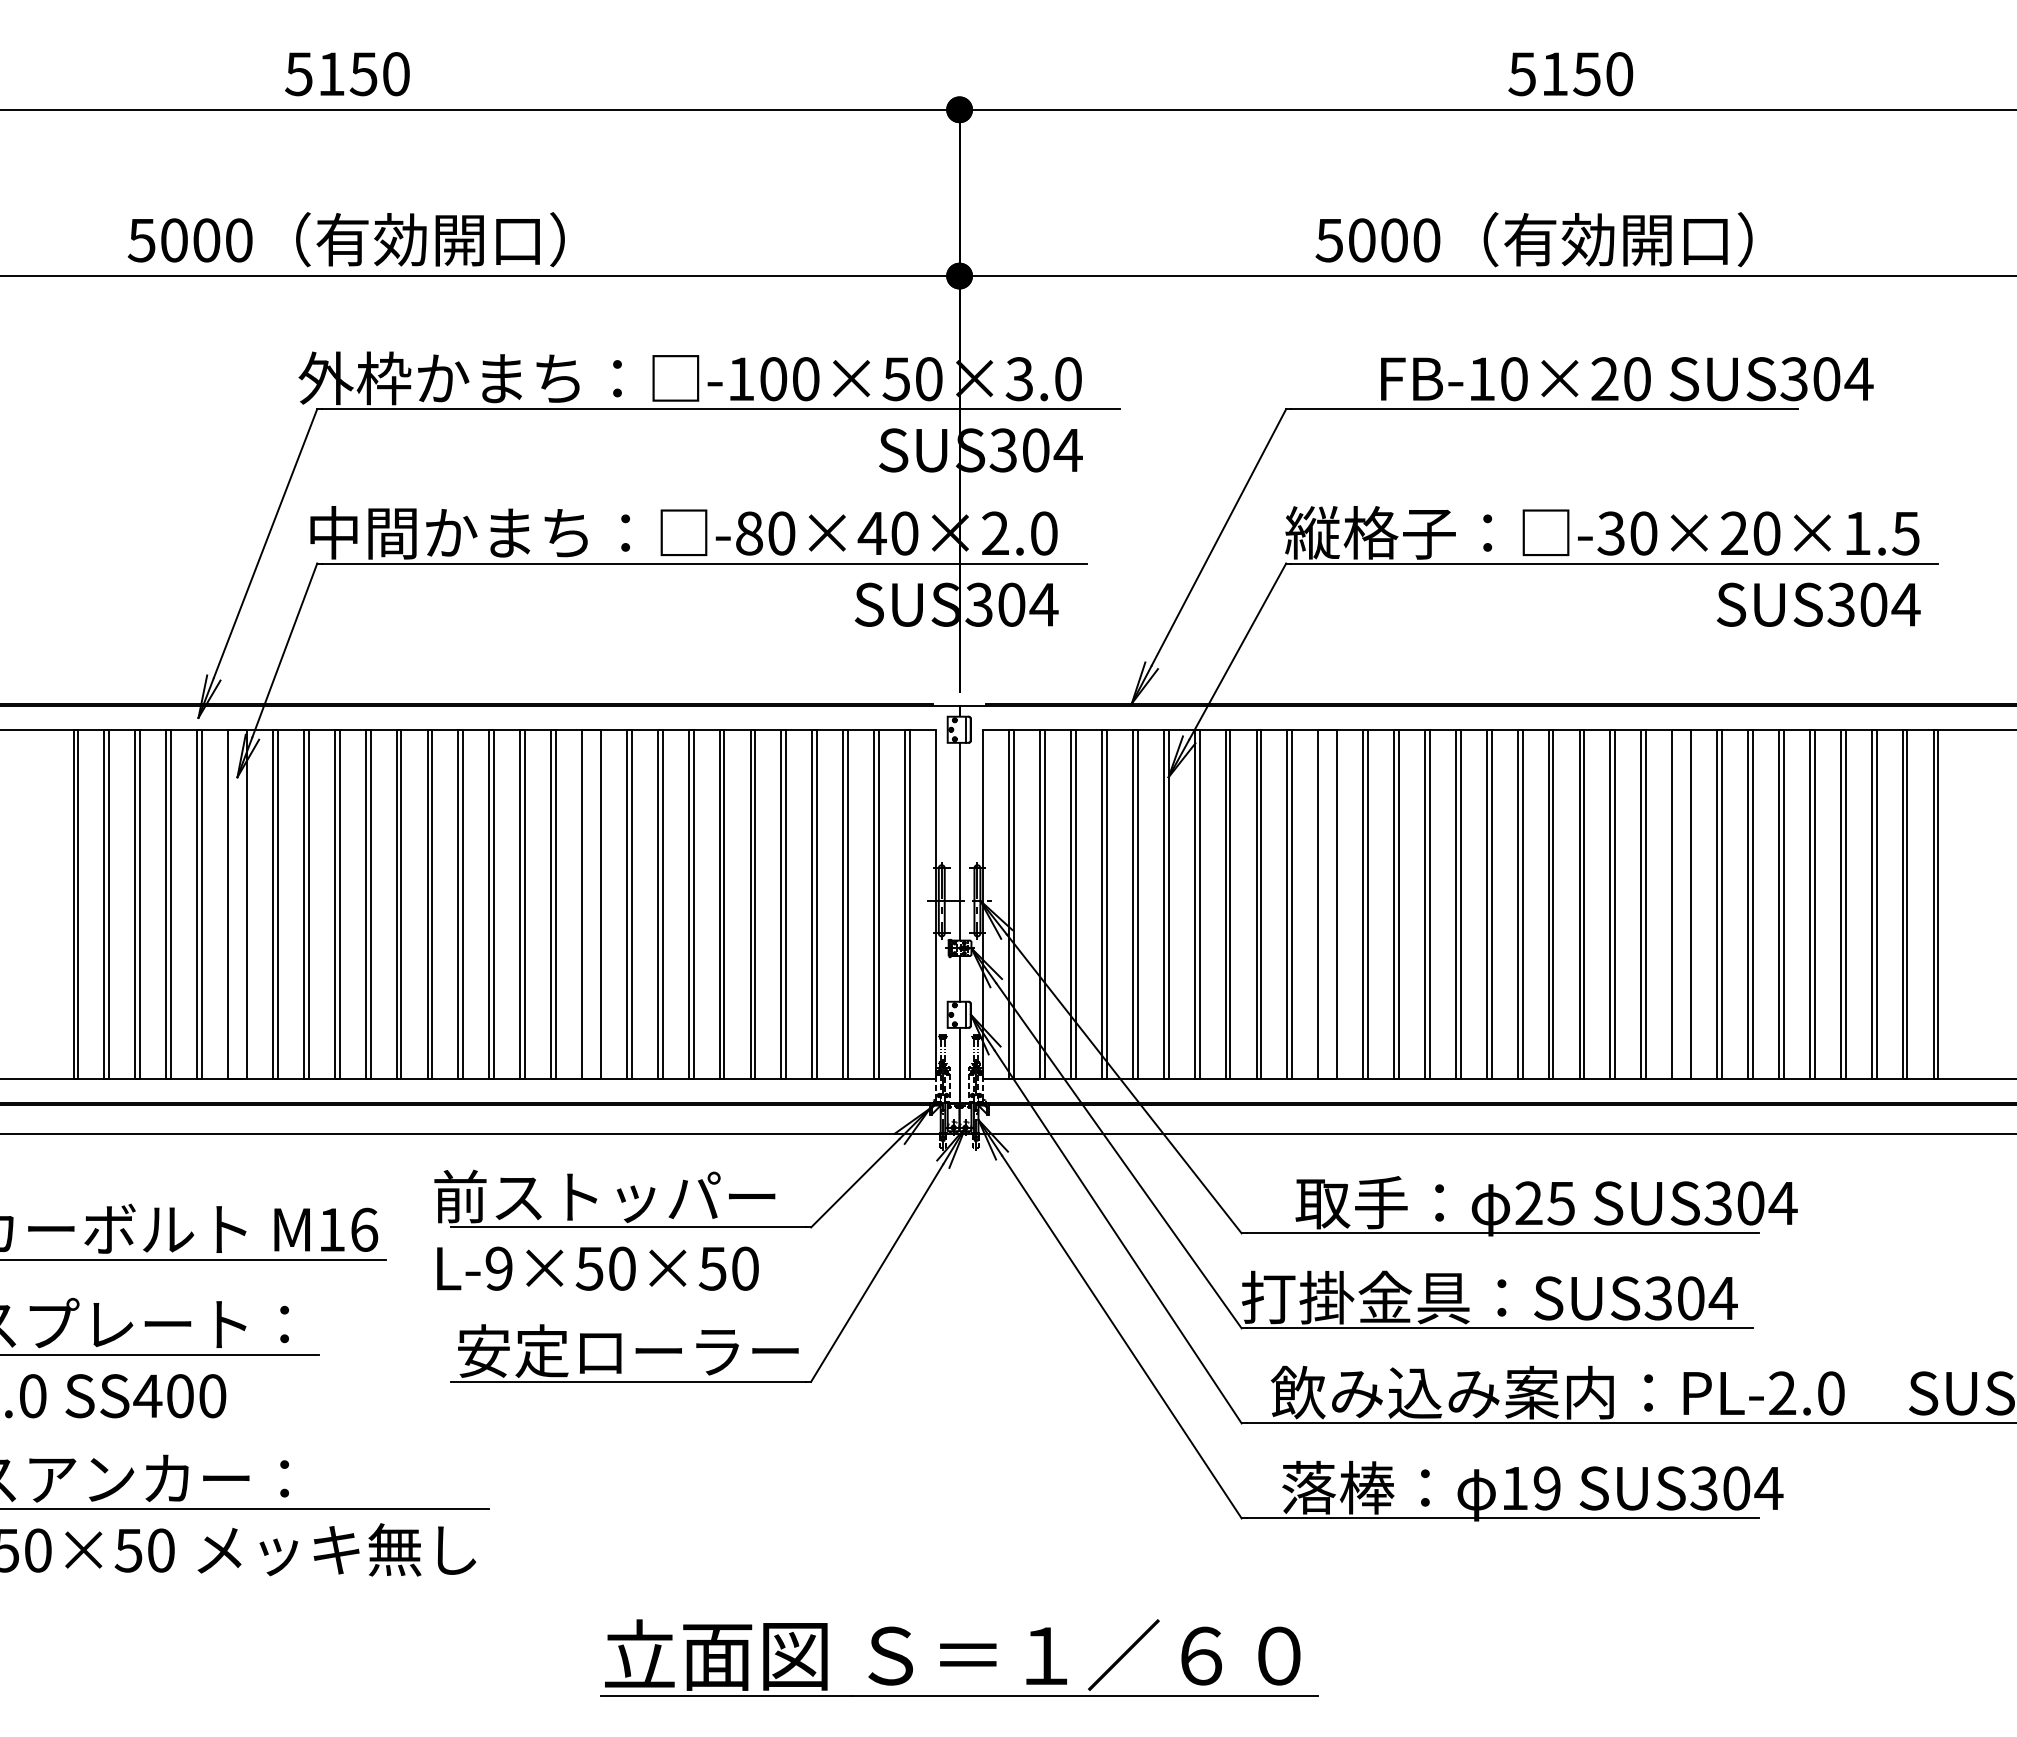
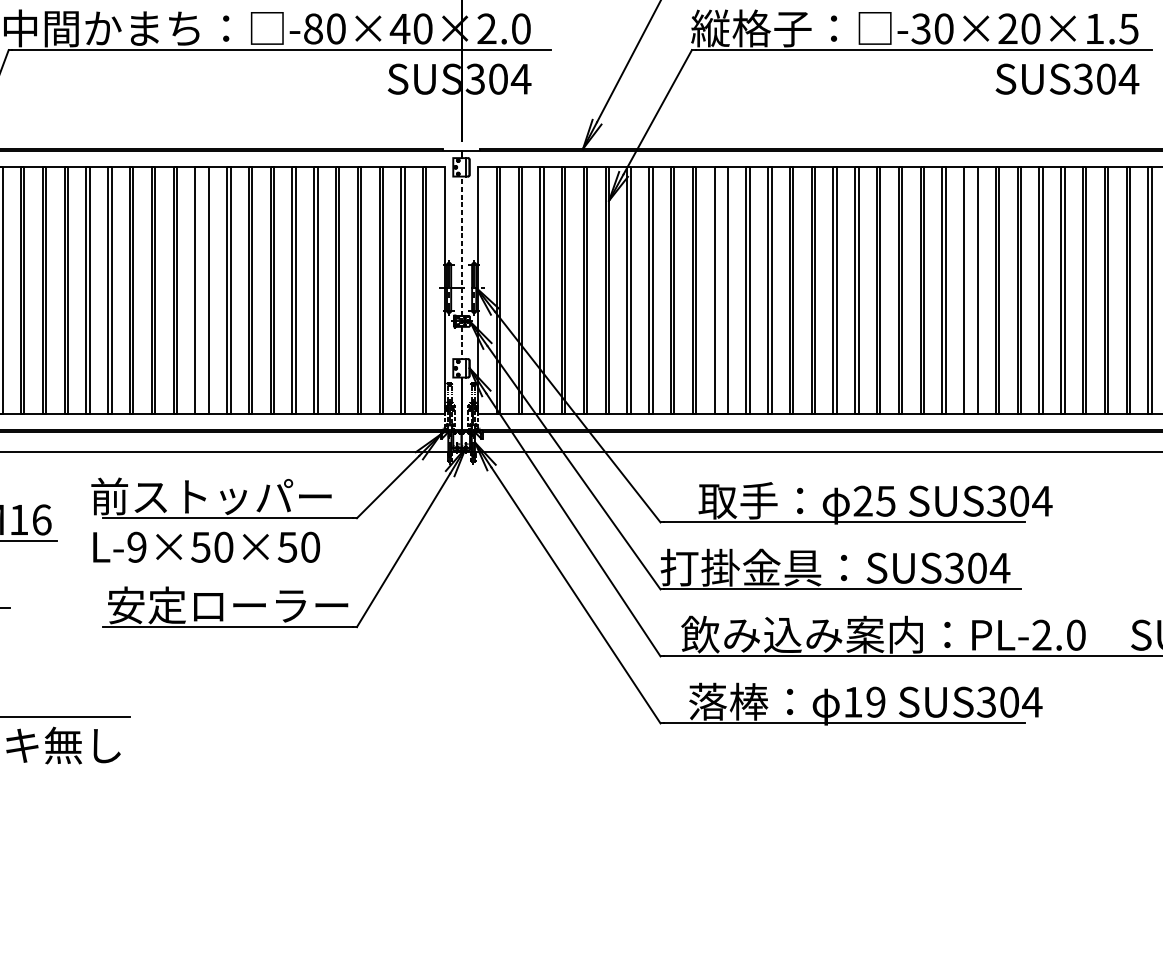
line: (959, 841) -> (461, 246), solid -> dashed
line: (959, 978) -> (461, 342), solid -> dashed
part: (959, 1657) -> (461, 821), removed

